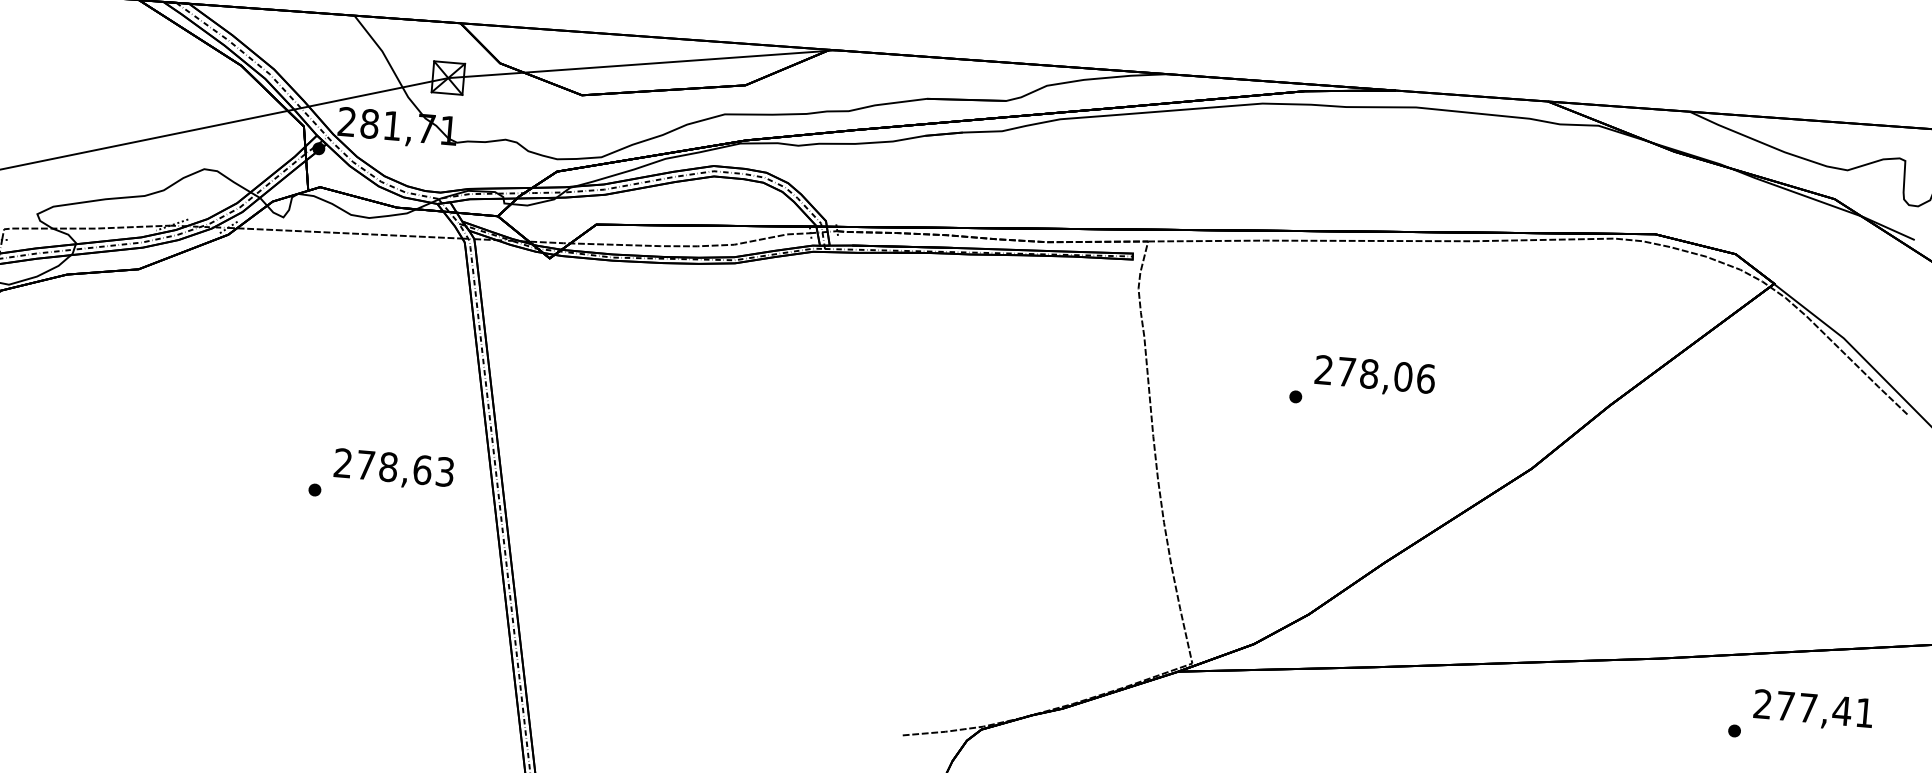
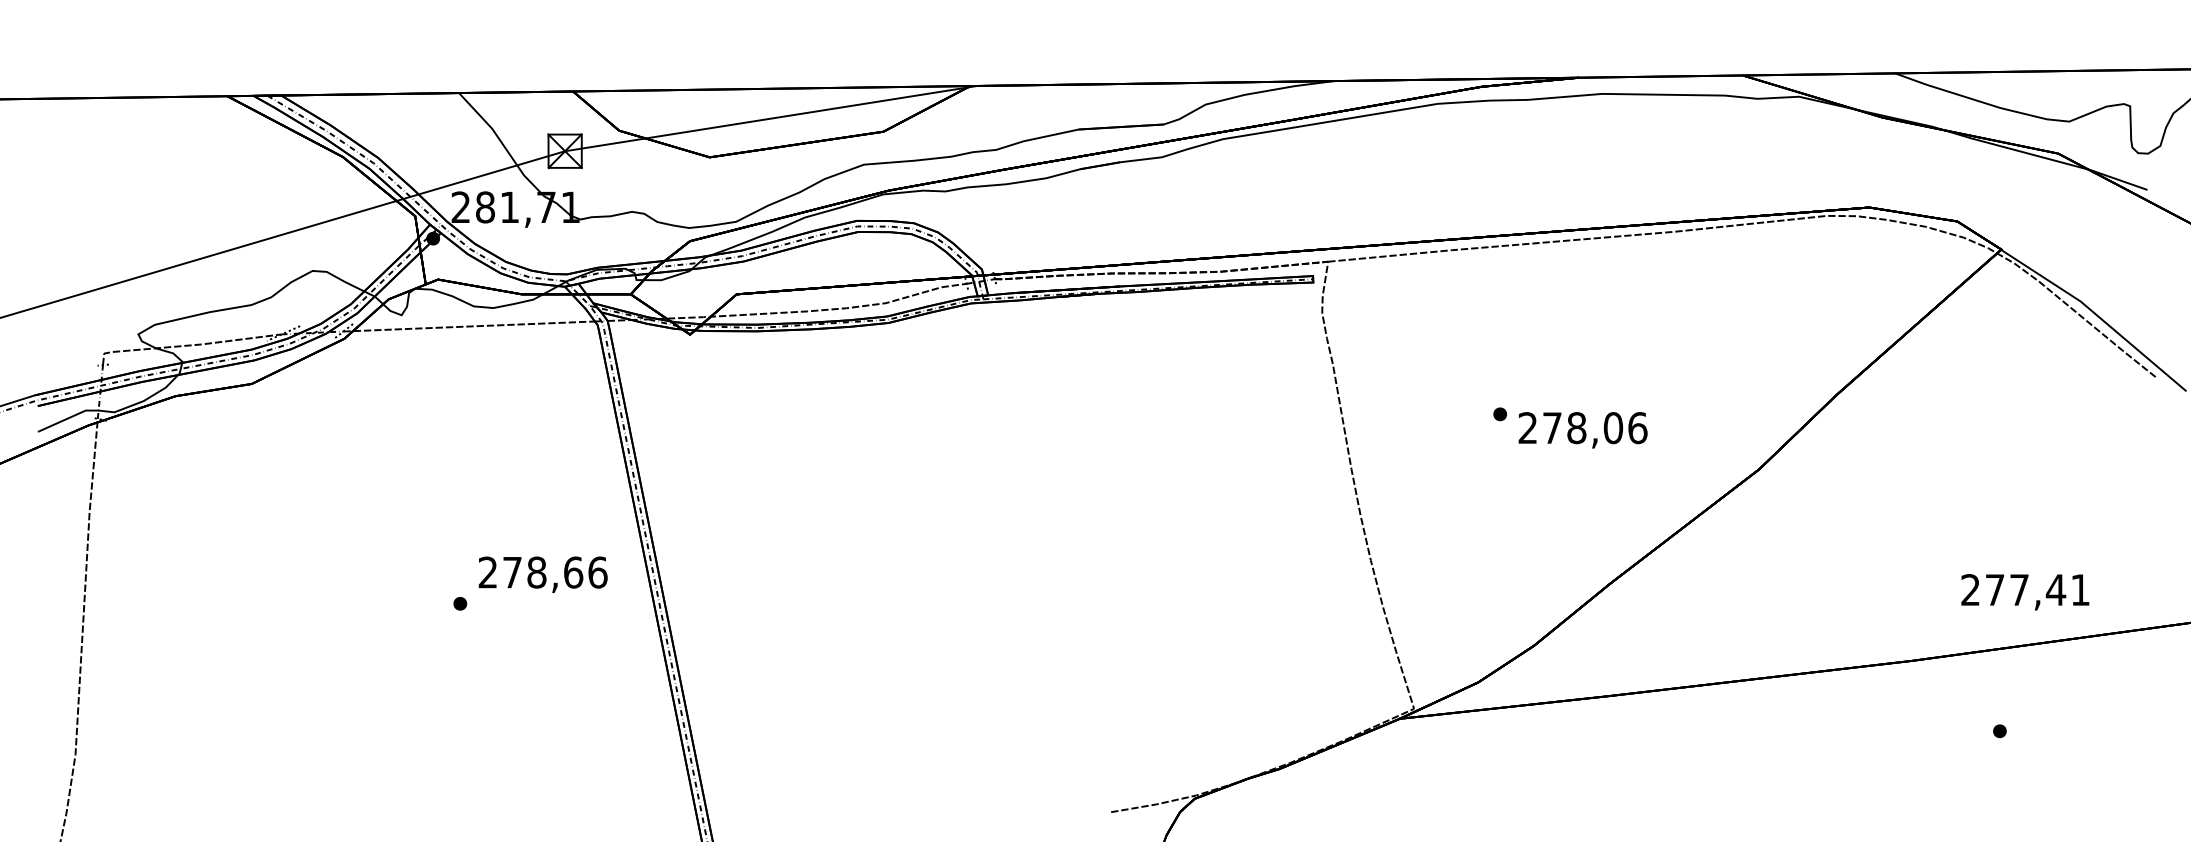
text: (1374, 376) -> (1582, 430), moved
text: (444, 471) -> (597, 572), 278,63 -> 278,66
text: (1813, 710) -> (2025, 592), moved

